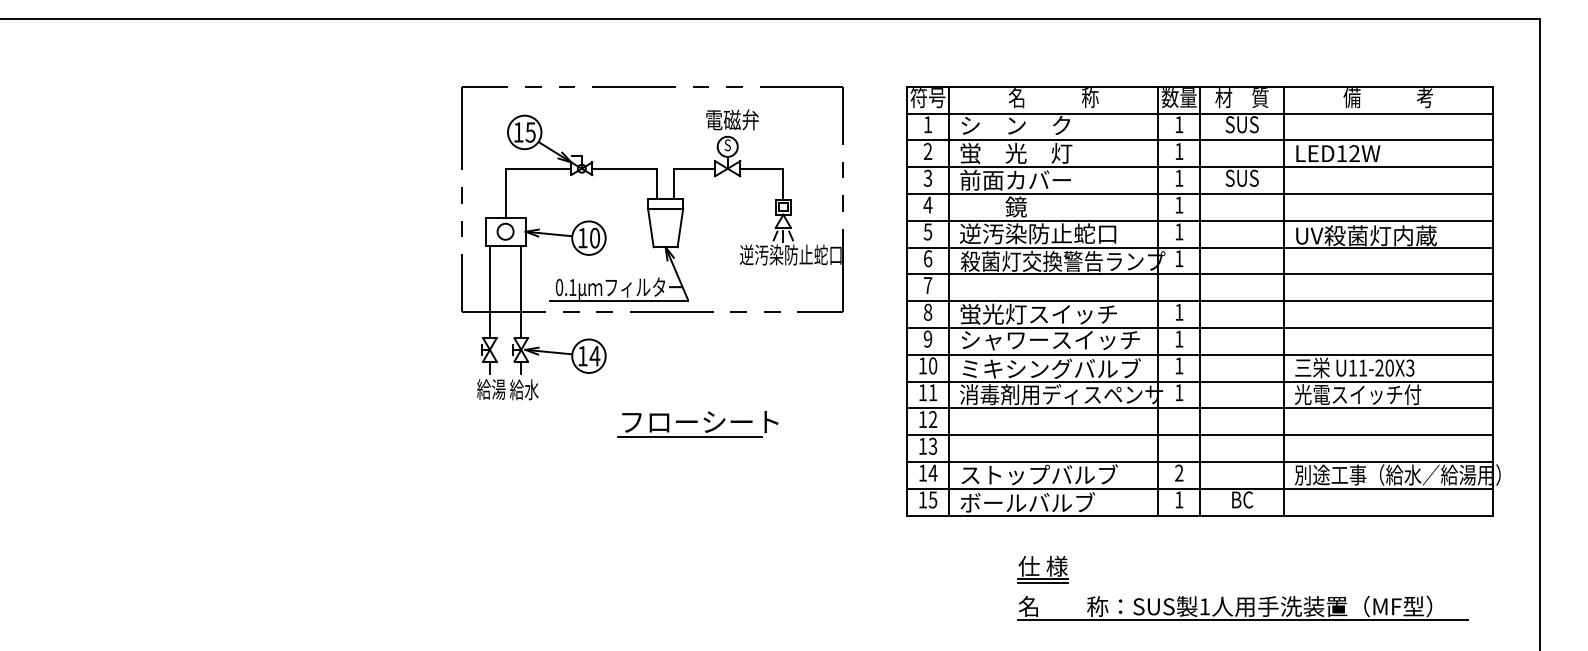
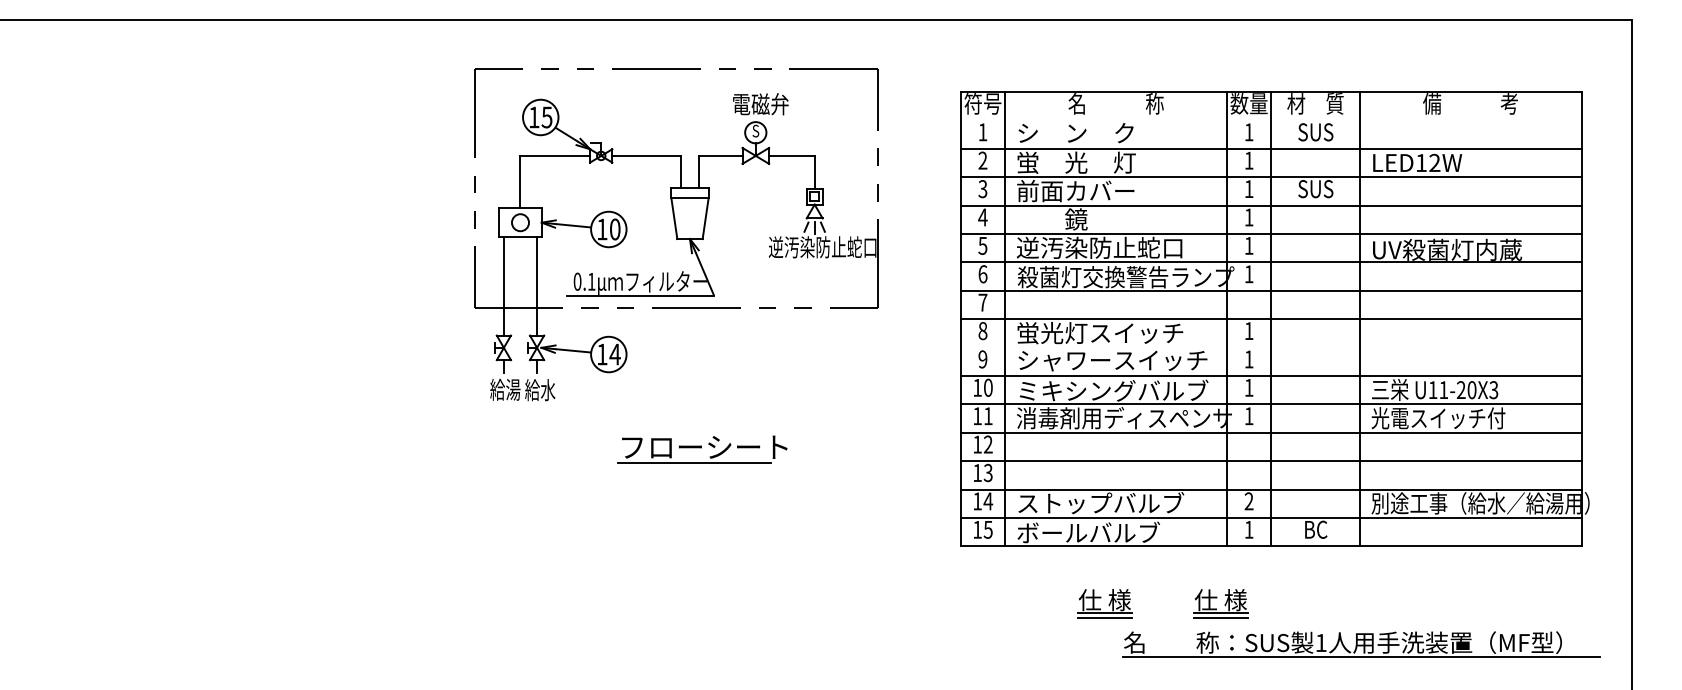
line: (1199, 113) -> (1270, 120), removed
part: (652, 242) -> (676, 234), moved
line: (1199, 327) -> (1270, 347), removed
part: (698, 424) -> (702, 449), moved
part: (1152, 569) -> (1220, 603), added
part: (1242, 608) -> (1361, 644), moved

